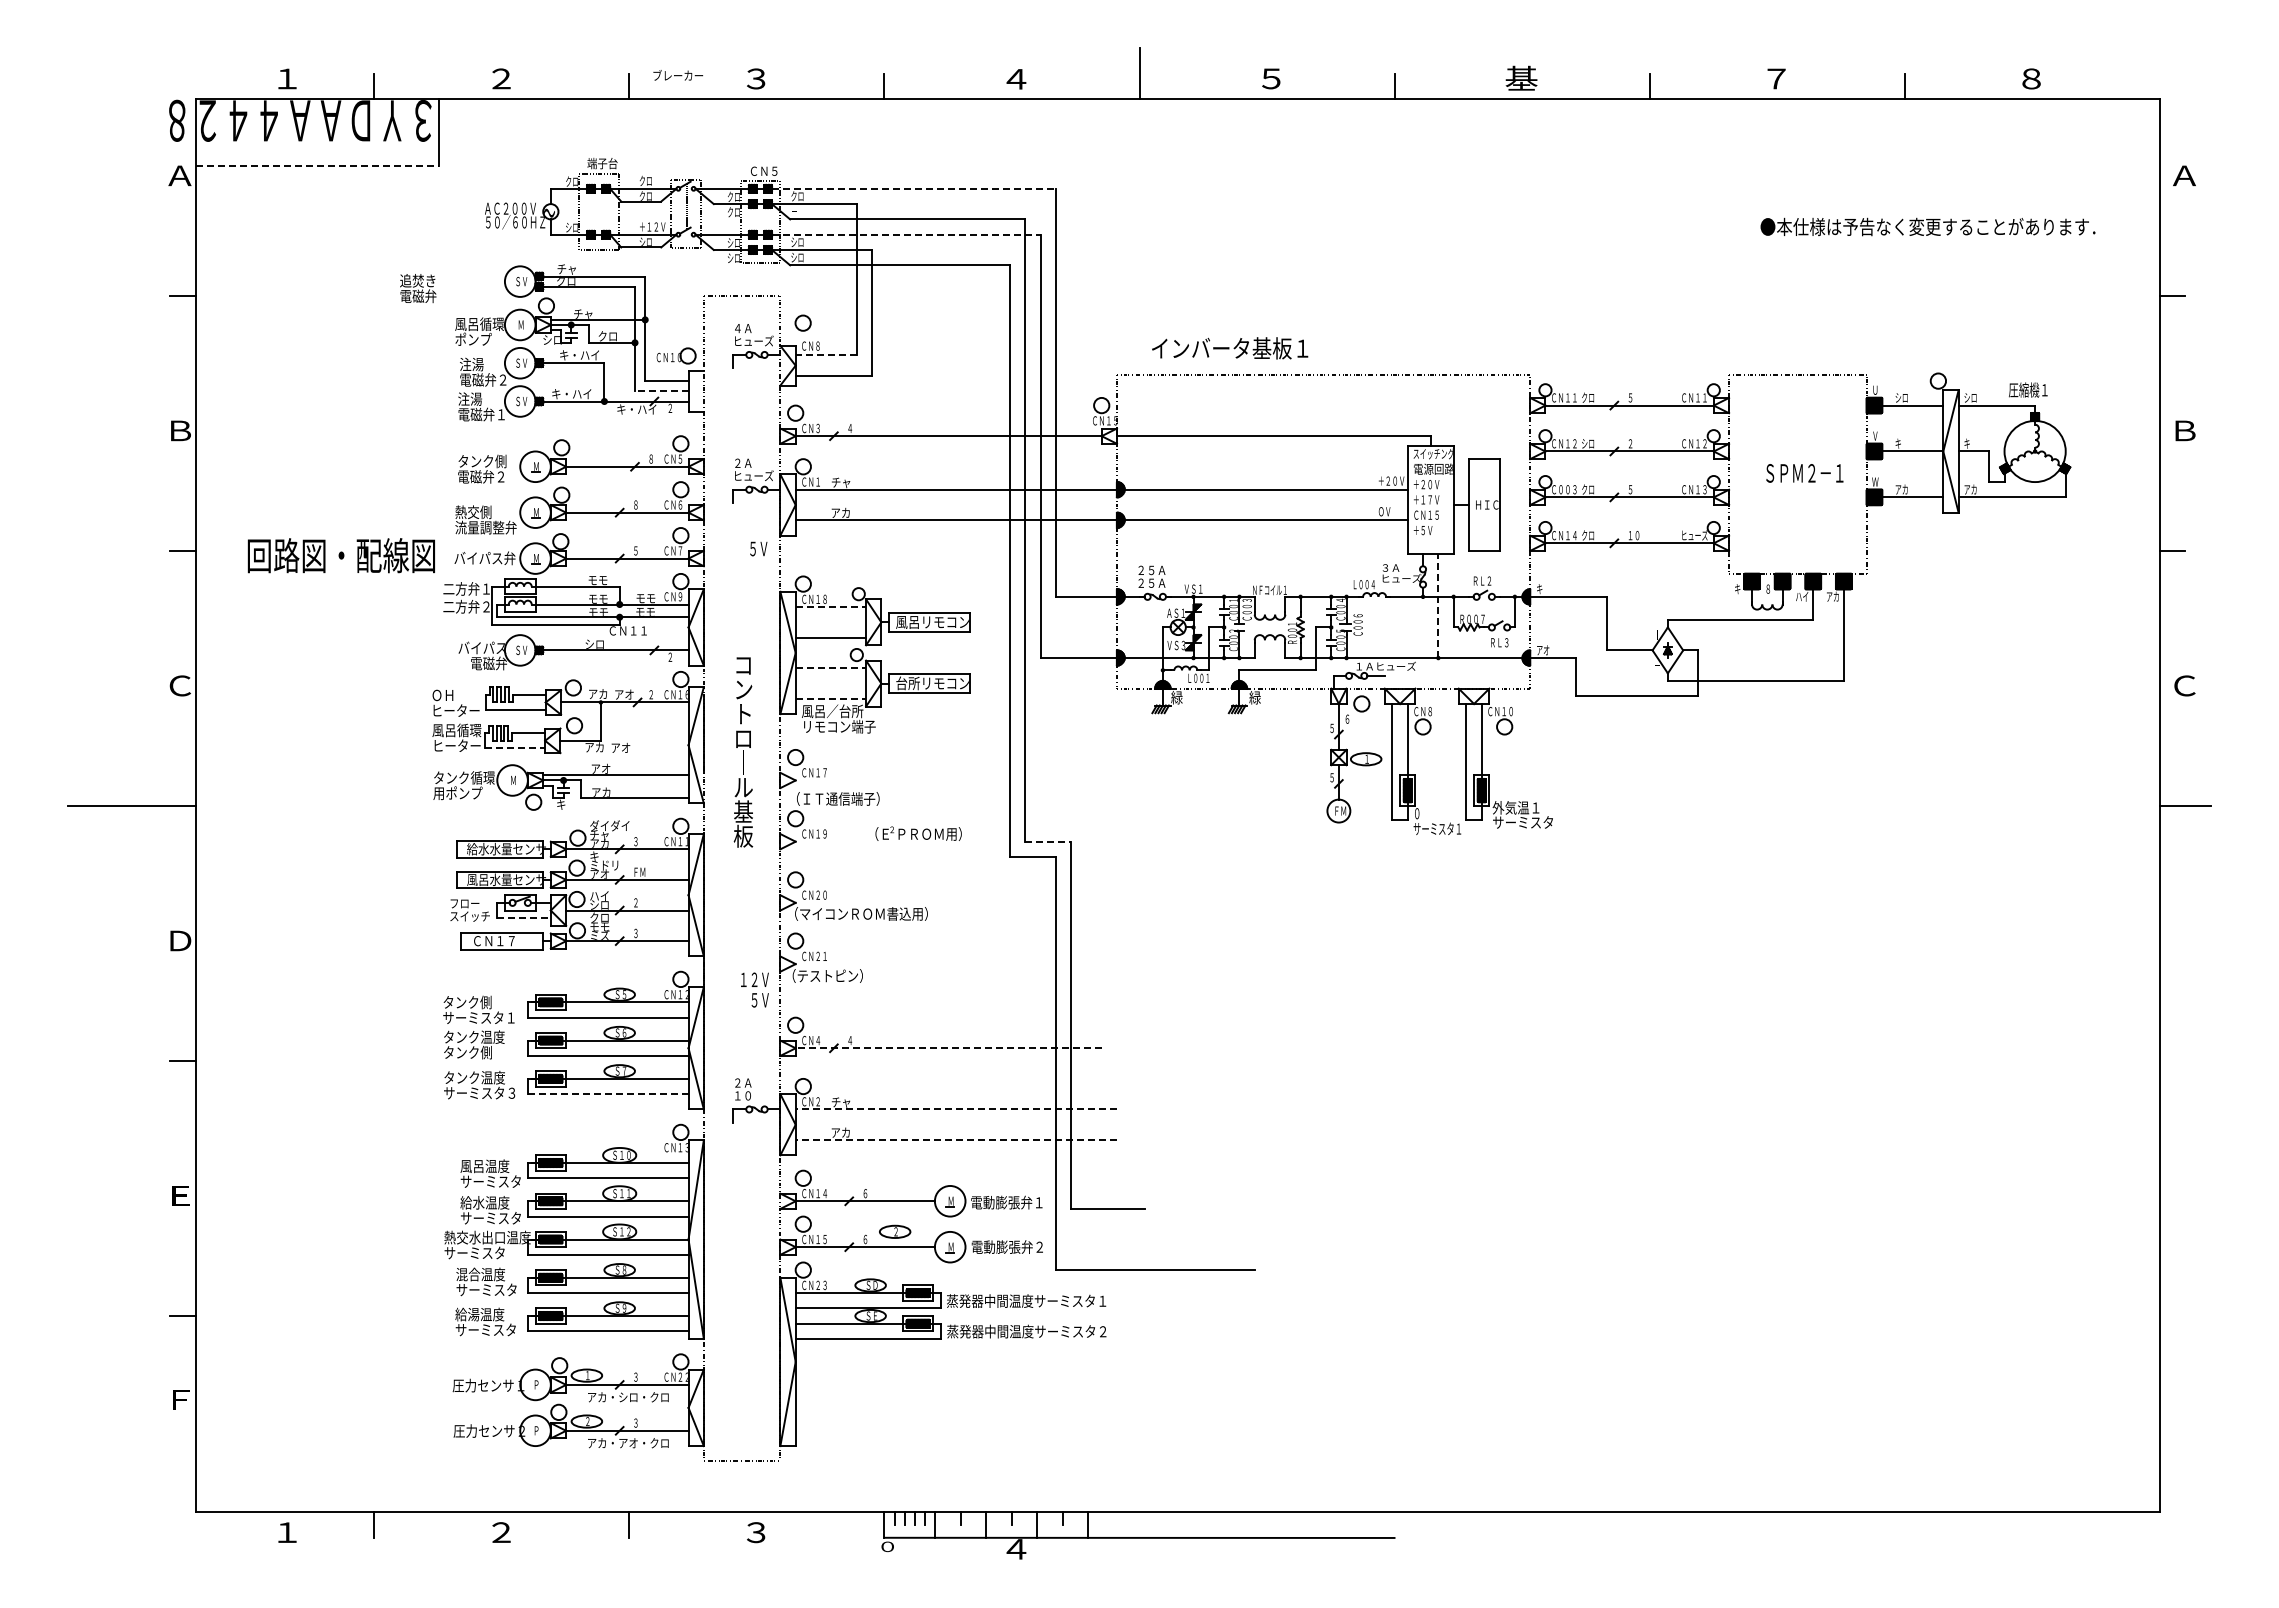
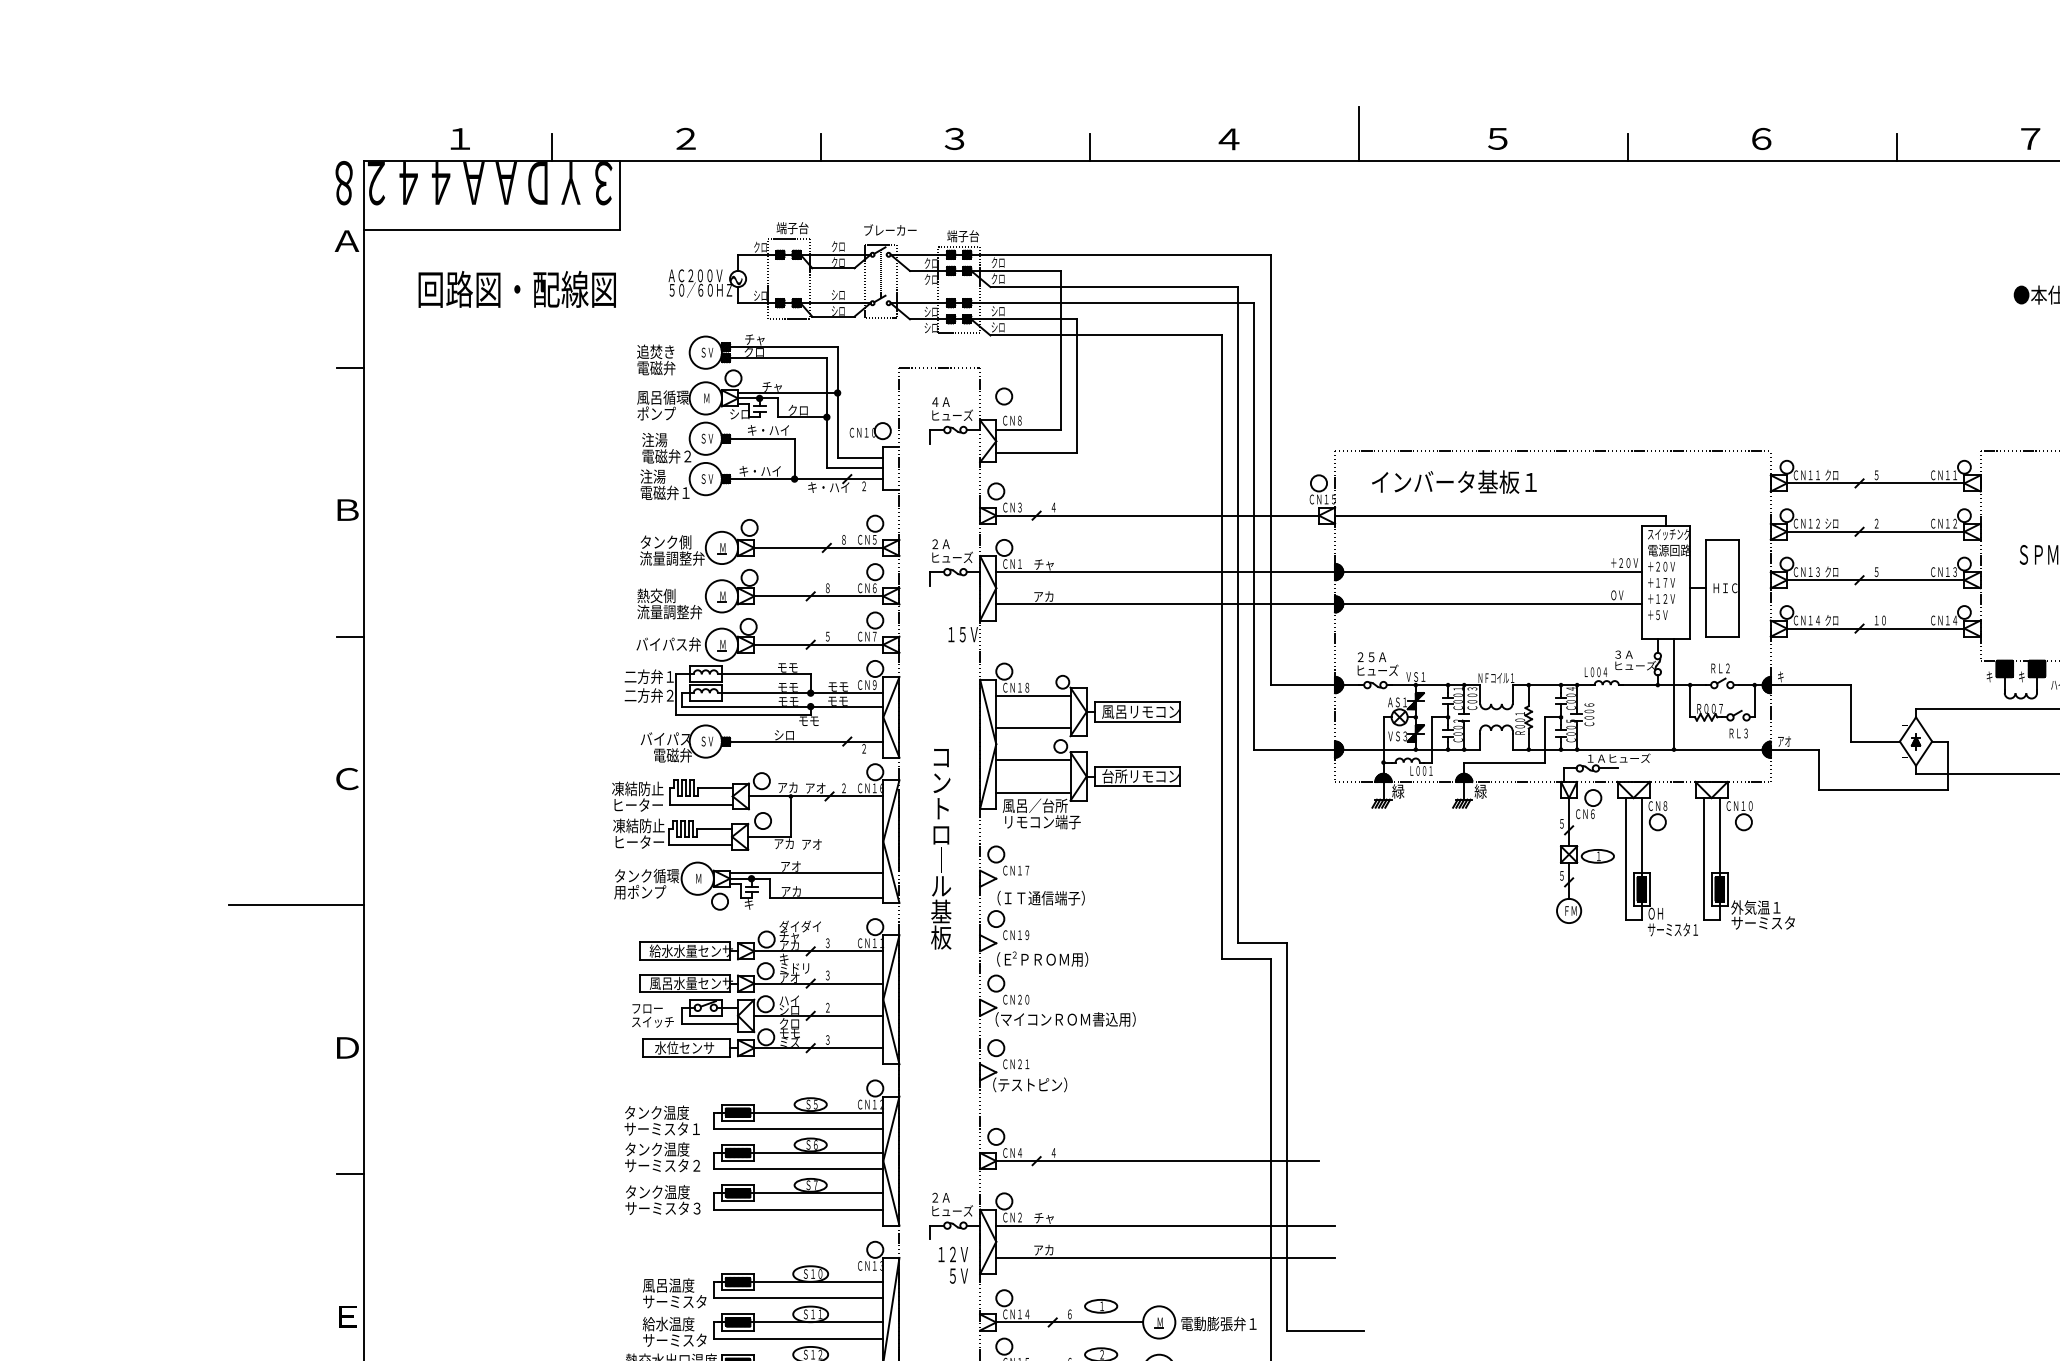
text: (678, 75) -> (890, 230), moved
text: (1521, 77) -> (1761, 137), 基 -> ６
line: (317, 165) -> (492, 230), dashed -> solid
text: (764, 170) -> (963, 235), ＣＮ５ -> 端子台
line: (913, 188) -> (1120, 254), dashed -> solid
text: (797, 211) -> (998, 278), － -> クロ
text: (652, 226) -> (845, 294), ＋１２Ｖ -> シロ
line: (906, 234) -> (1113, 302), dashed -> solid
text: (418, 288) -> (656, 359), moved
text: (1230, 348) -> (1454, 482), moved
line: (826, 354) -> (1028, 429), dashed -> solid
line: (661, 391) -> (854, 468), dashed -> solid
text: (488, 476) -> (672, 558), 電磁弁２ -> 流量調整弁
text: (1564, 489) -> (1806, 571), Ｃ００３ -> ＣＮ１３
text: (1426, 514) -> (1661, 598), ＣＮ１５ -> ＋１２Ｖ
text: (1694, 535) -> (1944, 620), ヒューズ -> ＣＮ１４
text: (764, 548) -> (963, 634), ５Ｖ -> １５Ｖ
text: (340, 555) -> (516, 289), moved
text: (1157, 582) -> (1377, 669), ２５Ａ -> ヒューズ
text: (1767, 589) -> (2021, 677), ８ -> キ
line: (1438, 605) -> (1674, 694), dashed -> solid
line: (831, 607) -> (1034, 696), dashed -> solid
text: (627, 630) -> (818, 720), ＣＮ１１ -> モモ
line: (831, 668) -> (1034, 760), dashed -> solid
text: (455, 695) -> (637, 789), ＯＨ -> 凍結防止
line: (831, 698) -> (1034, 792), dashed -> solid
text: (1354, 718) -> (1585, 813), ６ -> ＣＮ６
text: (456, 730) -> (638, 826), 風呂循環 -> 凍結防止
line: (515, 748) -> (700, 845), dashed -> solid
text: (1420, 813) -> (1655, 913), ０ -> ＯＨ
text: (918, 833) -> (1042, 958), moved
line: (1048, 841) -> (1262, 943), dashed -> solid
text: (639, 871) -> (831, 974), ＦＭ -> ３
line: (524, 918) -> (710, 1024), dashed -> solid
text: (500, 940) -> (685, 1047), ＣＮ１７ -> 水位センサ
text: (754, 989) -> (952, 1264), moved
text: (492, 1002) -> (676, 1112), タンク側 -> タンク温度
line: (948, 1048) -> (1157, 1161), dashed -> solid
text: (478, 1052) -> (661, 1165), タンク側 -> サーミスタ２
line: (608, 1094) -> (798, 1209), dashed -> solid
text: (754, 1095) -> (952, 1210), １０ -> ヒューズ
line: (956, 1109) -> (1165, 1225), dashed -> solid
line: (956, 1140) -> (1165, 1258), dashed -> solid
part: (895, 1185) -> (1101, 1305), added

